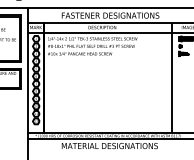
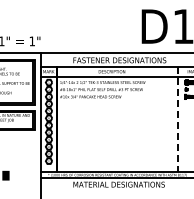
line: (172, 77) -> (178, 119), solid -> dashed

